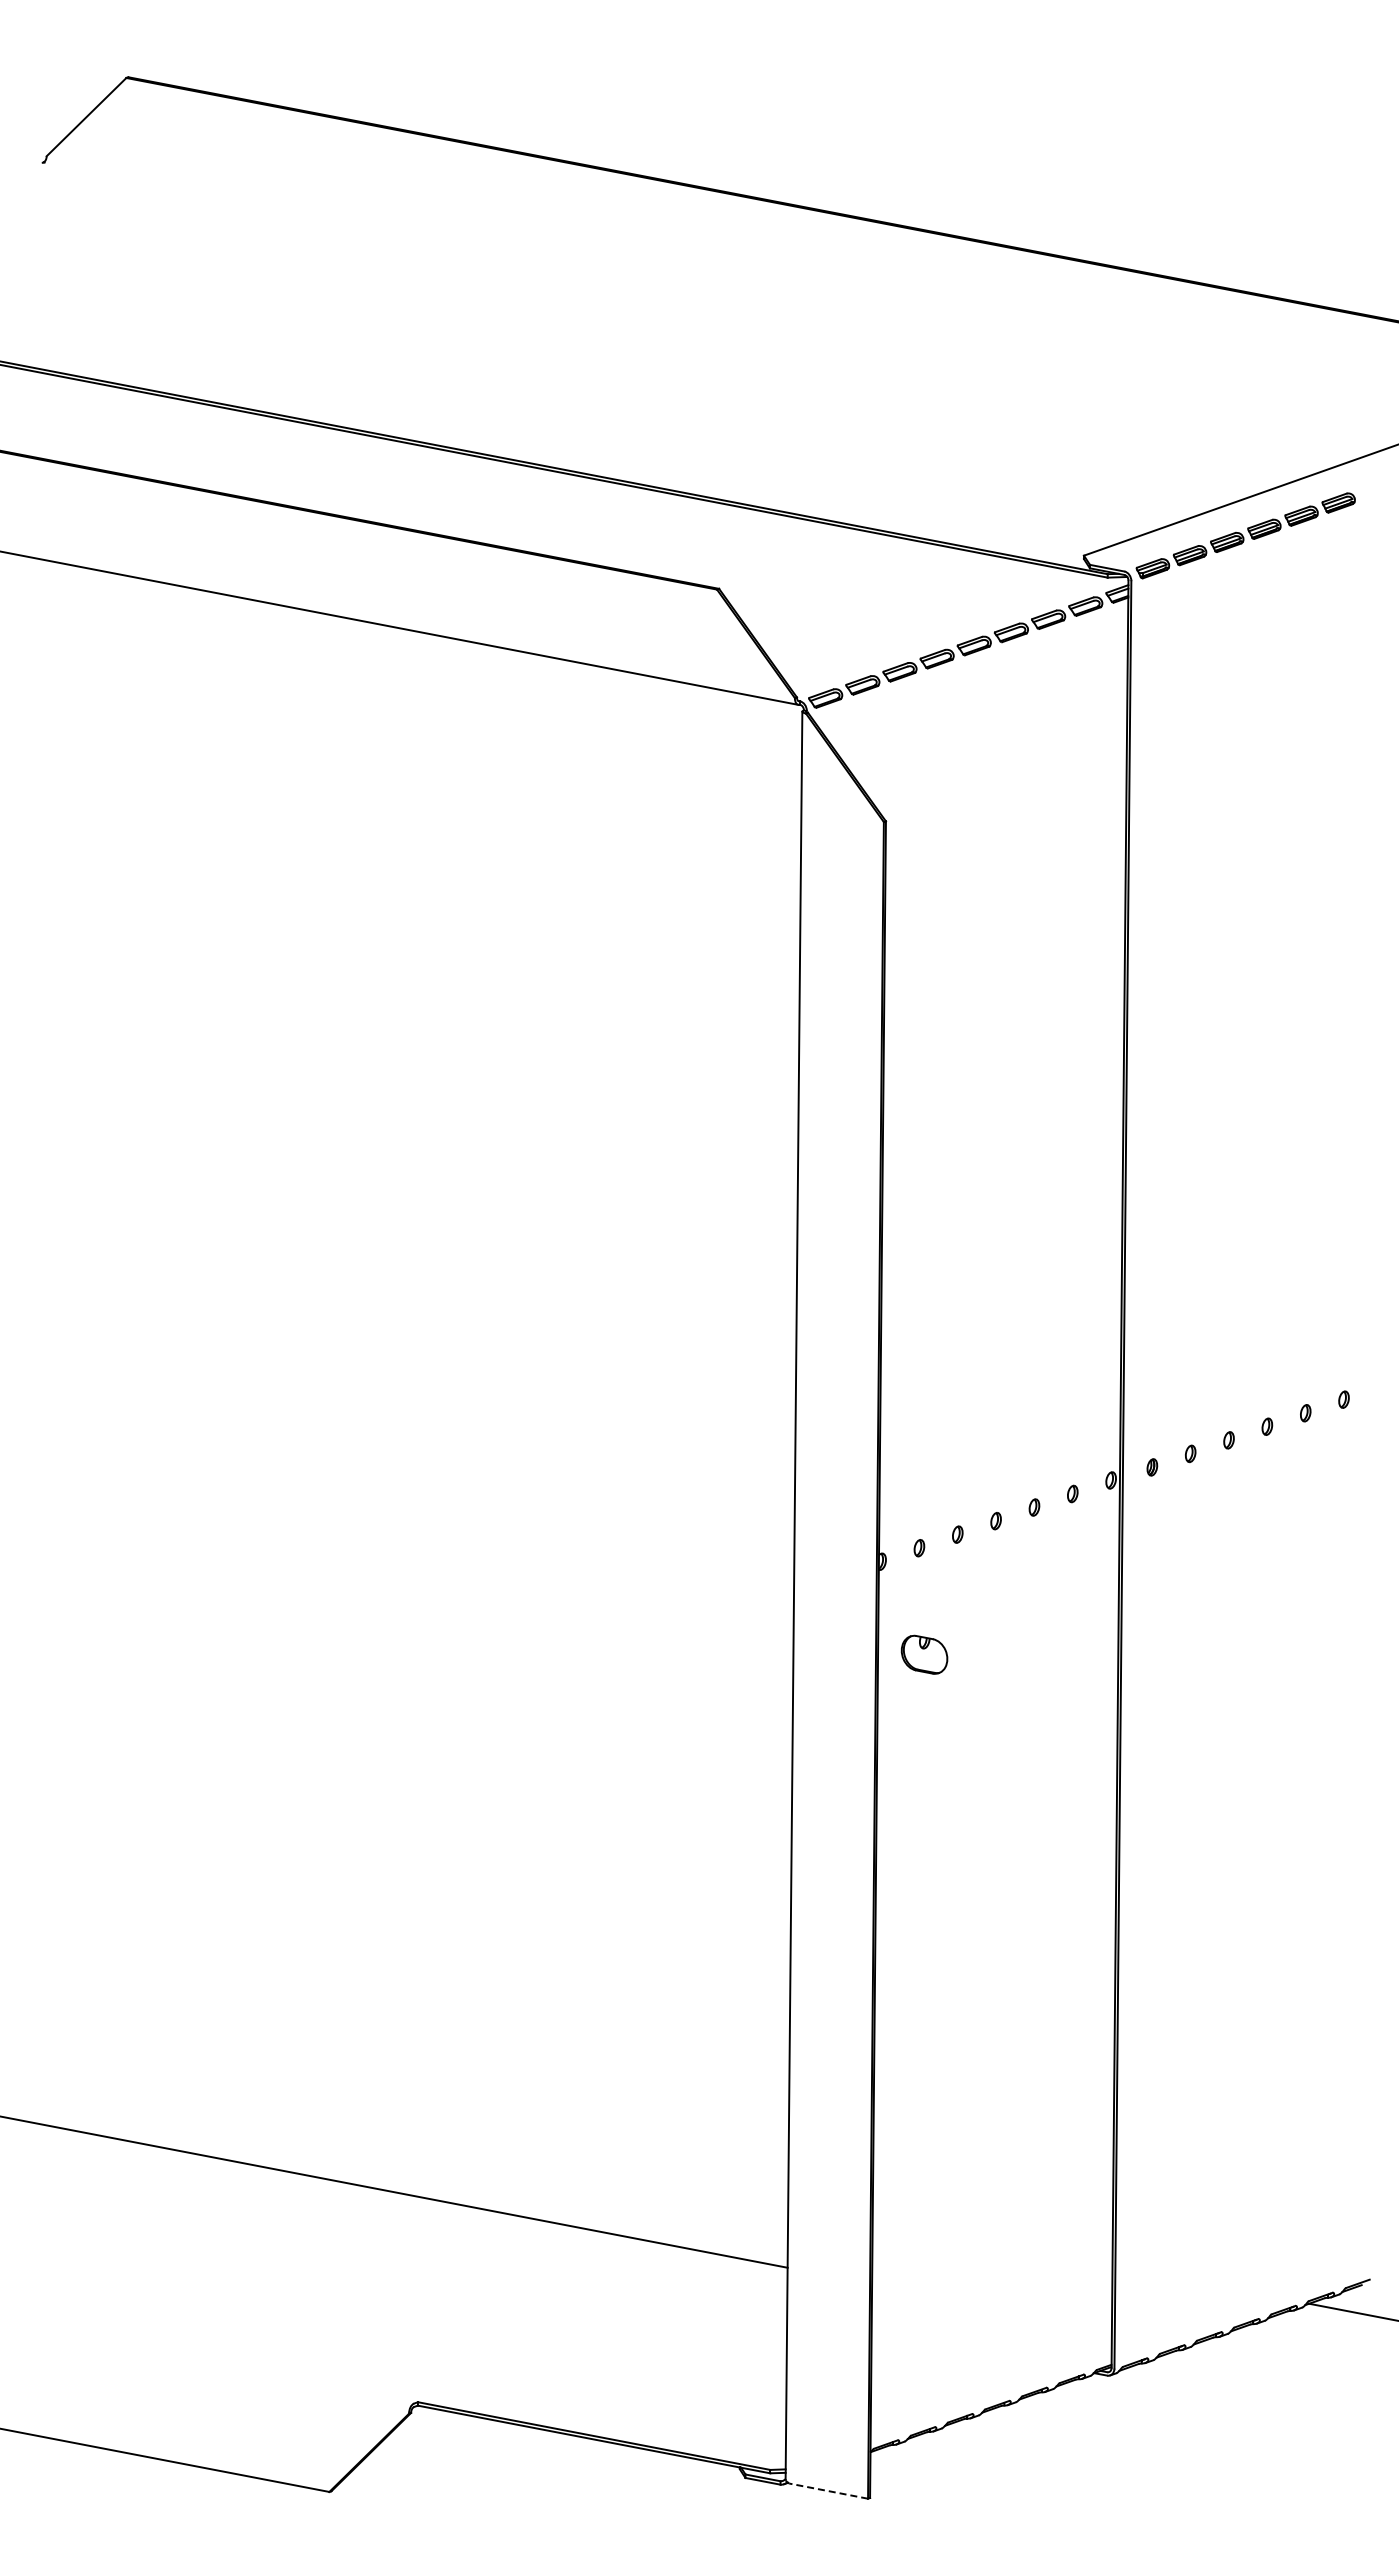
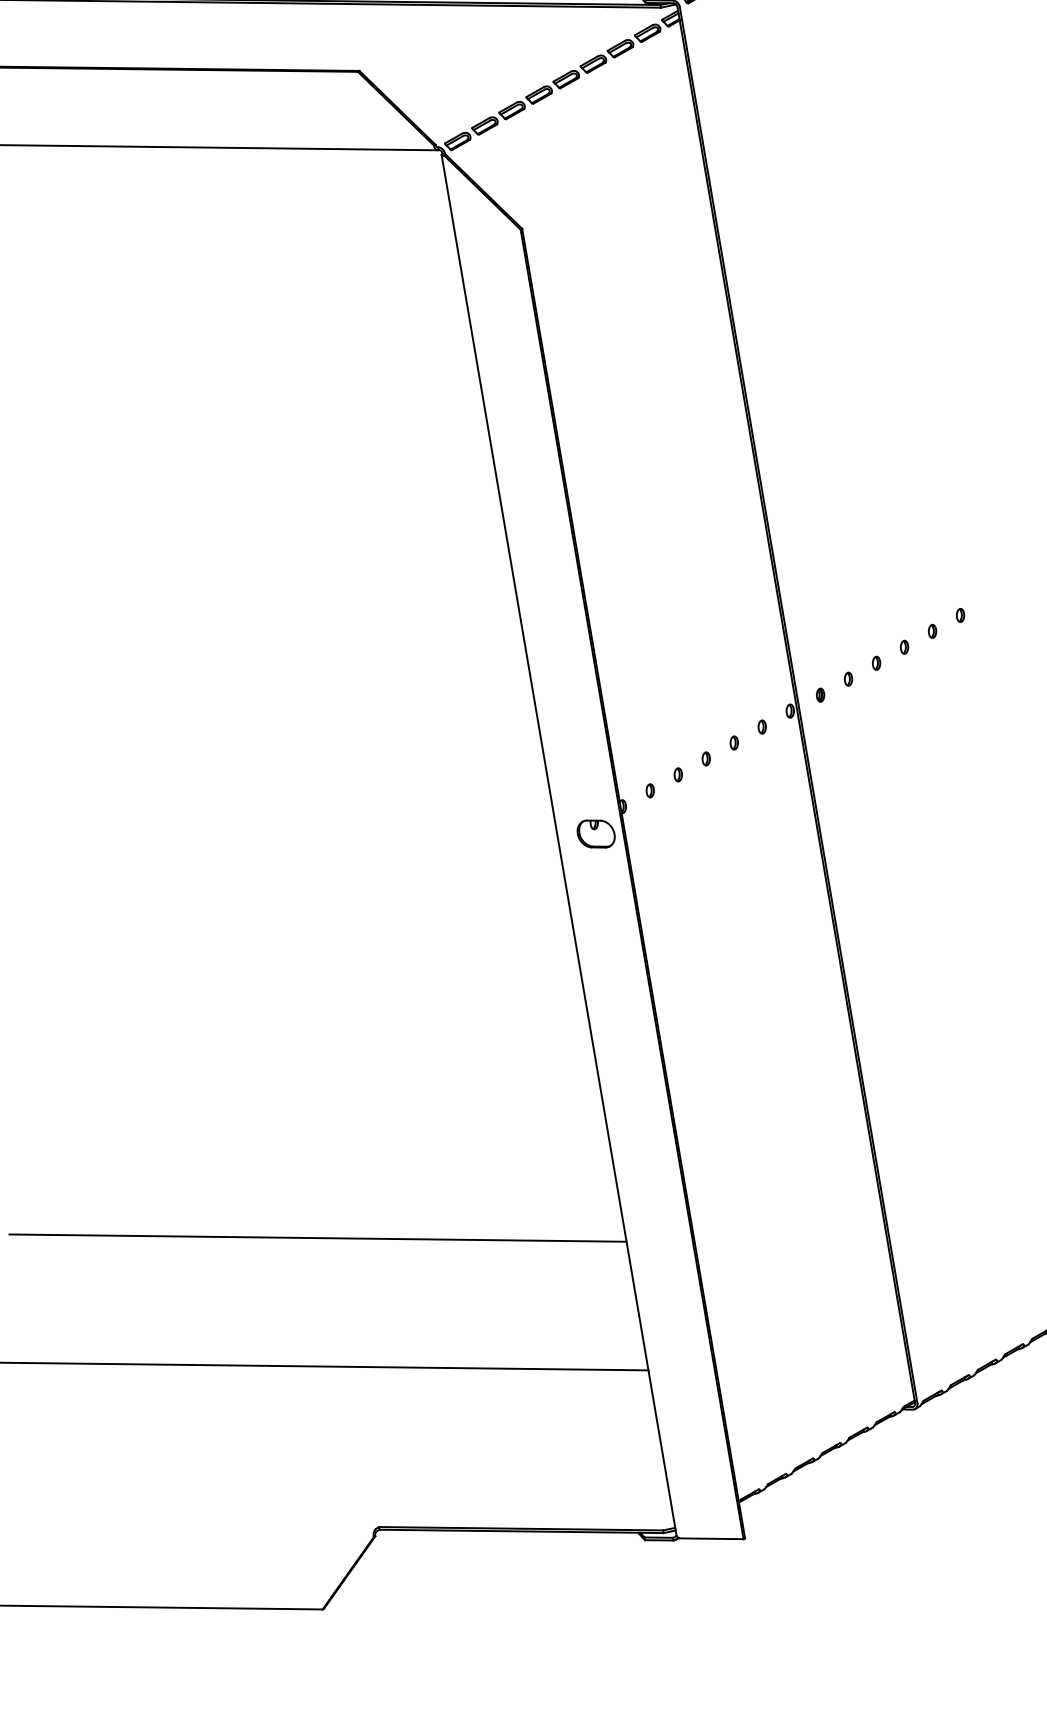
part: (924, 1654) -> (596, 833), moved
line: (406, 2029) -> (317, 1238), added
line: (828, 2491) -> (711, 1539), dashed -> solid

